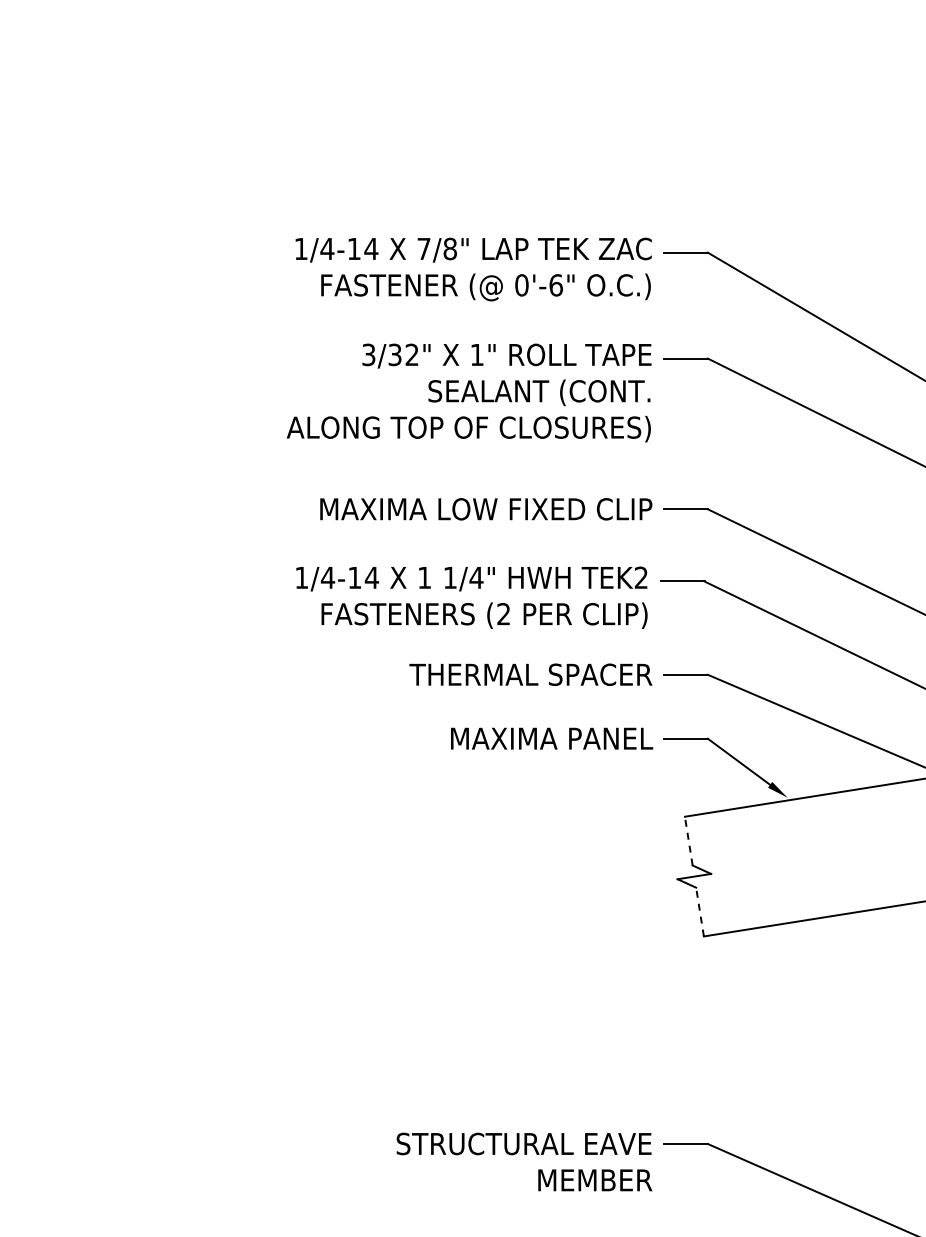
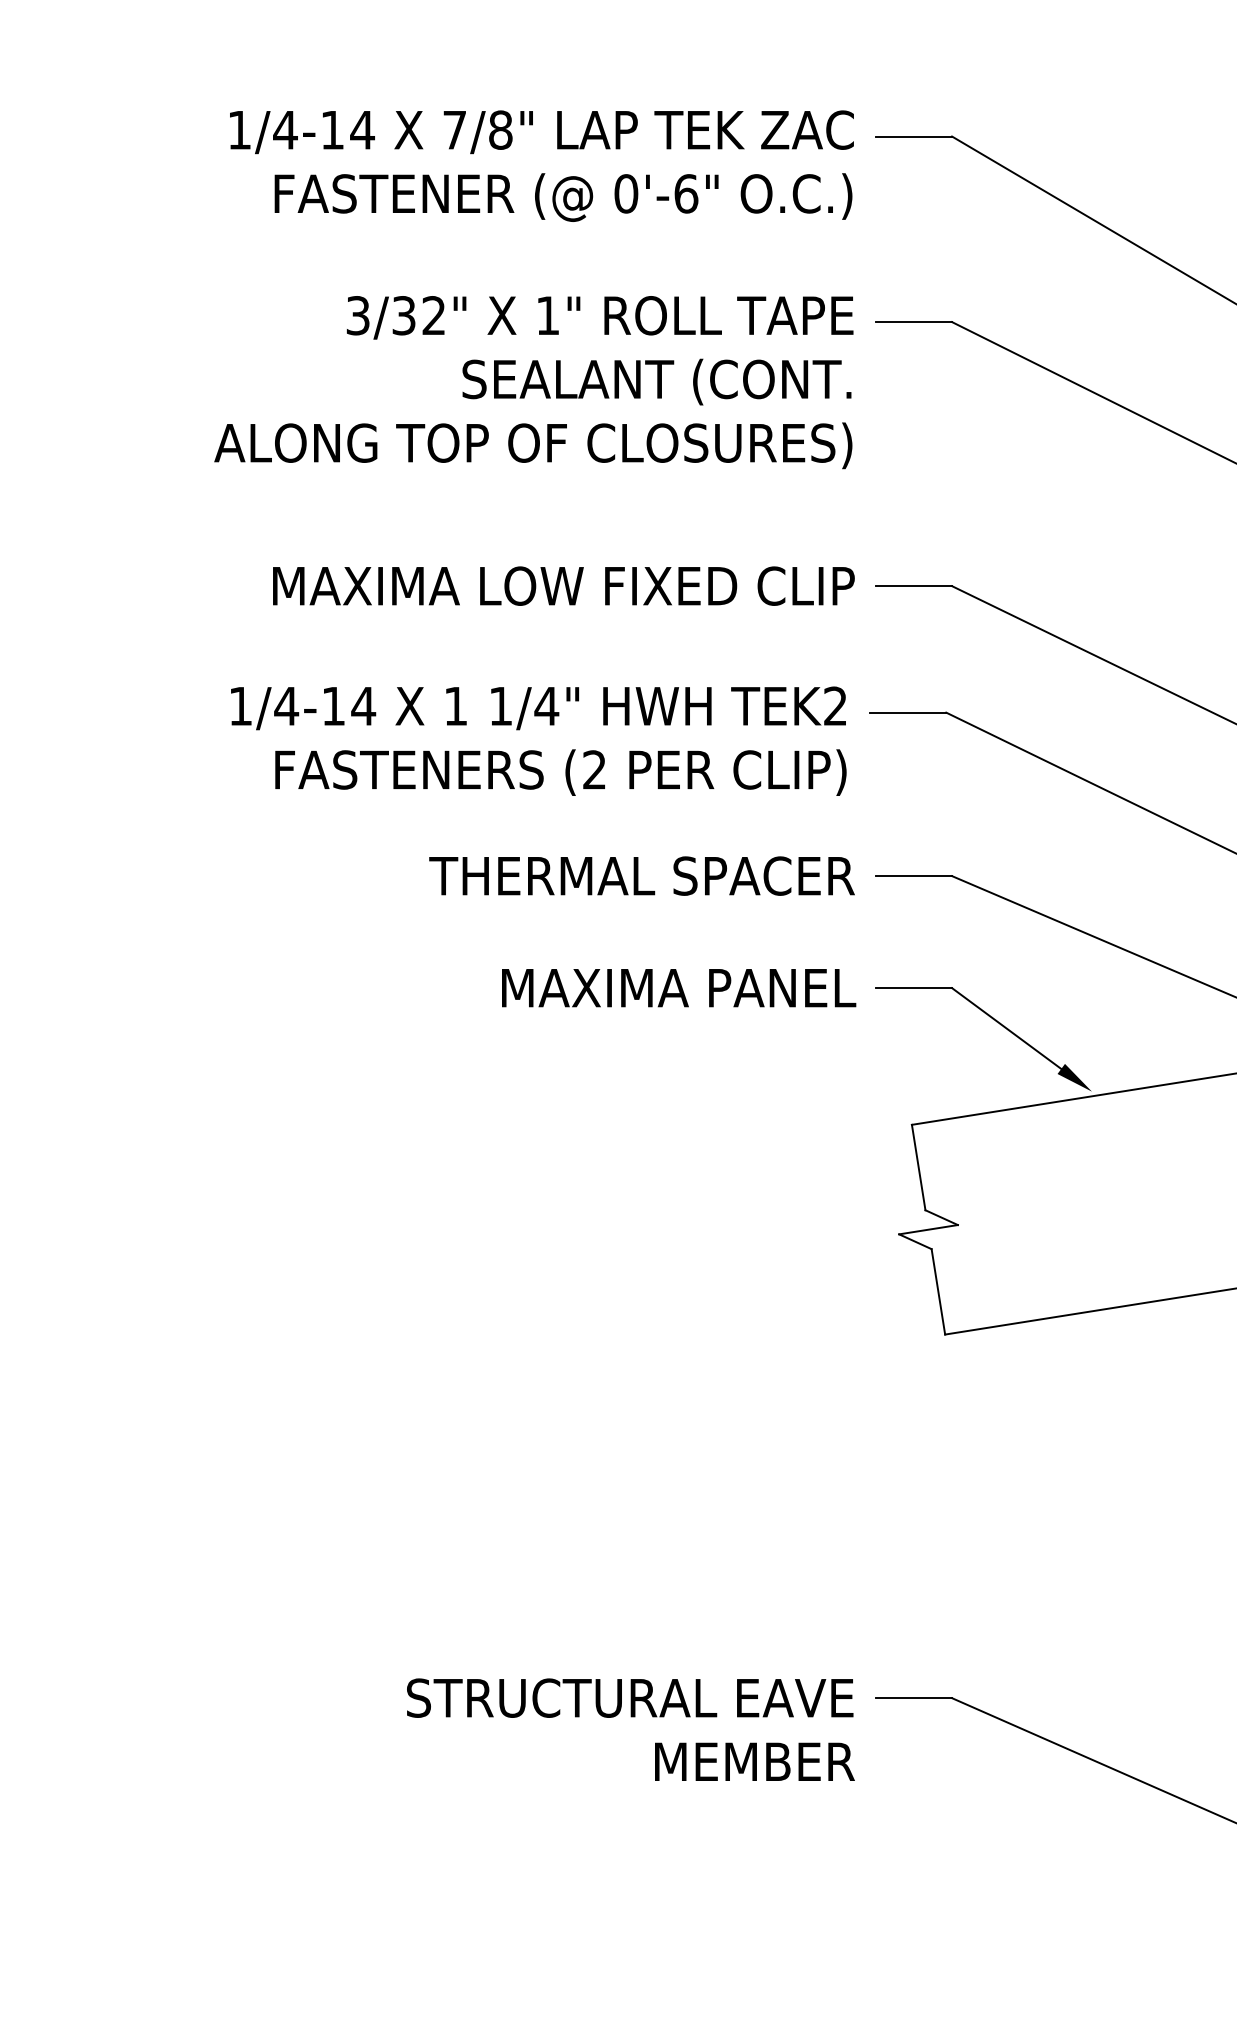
line: (688, 841) -> (918, 1168), dashed -> solid
line: (700, 912) -> (939, 1292), dashed -> solid

